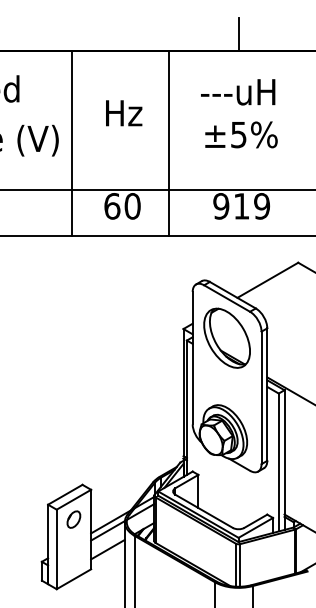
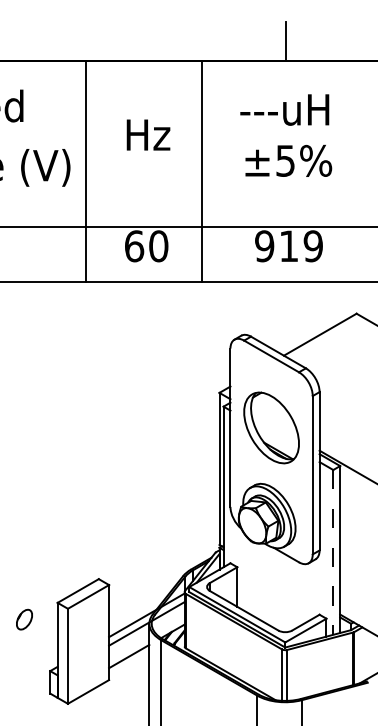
part: (227, 337) -> (271, 427), moved
line: (278, 462) -> (333, 552), solid -> dashed
part: (73, 519) -> (24, 619), moved

